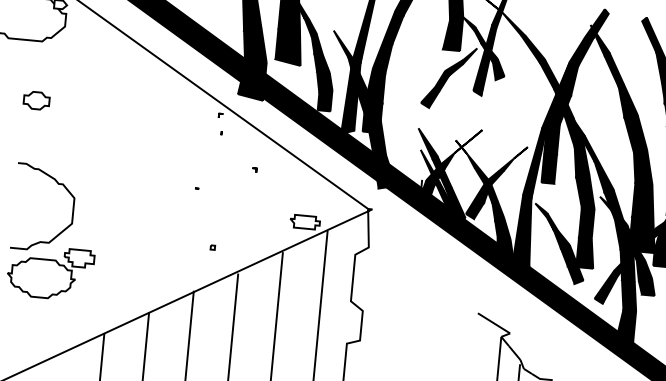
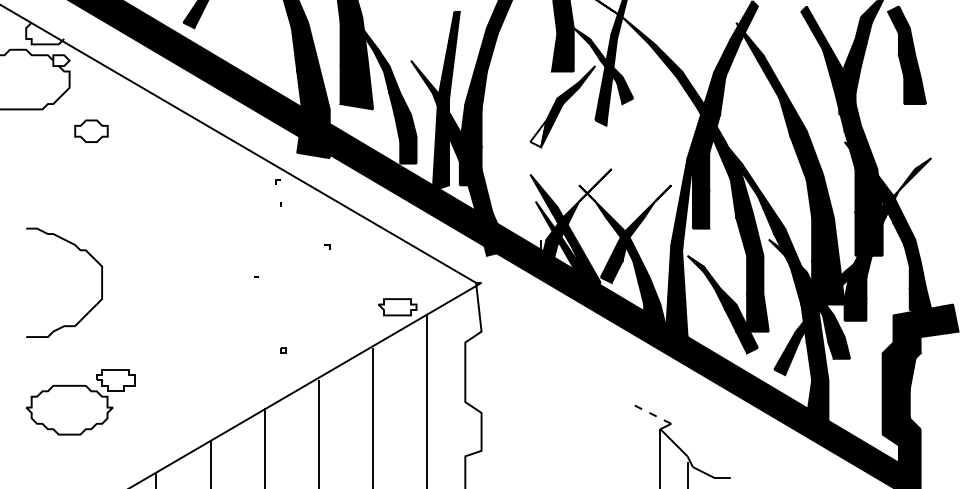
fill: (427, 96) -> (538, 133), removed
part: (36, 100) -> (91, 130), moved
curve: (58, 184) -> (80, 251), moved
line: (494, 322) -> (649, 412), solid -> dashed

